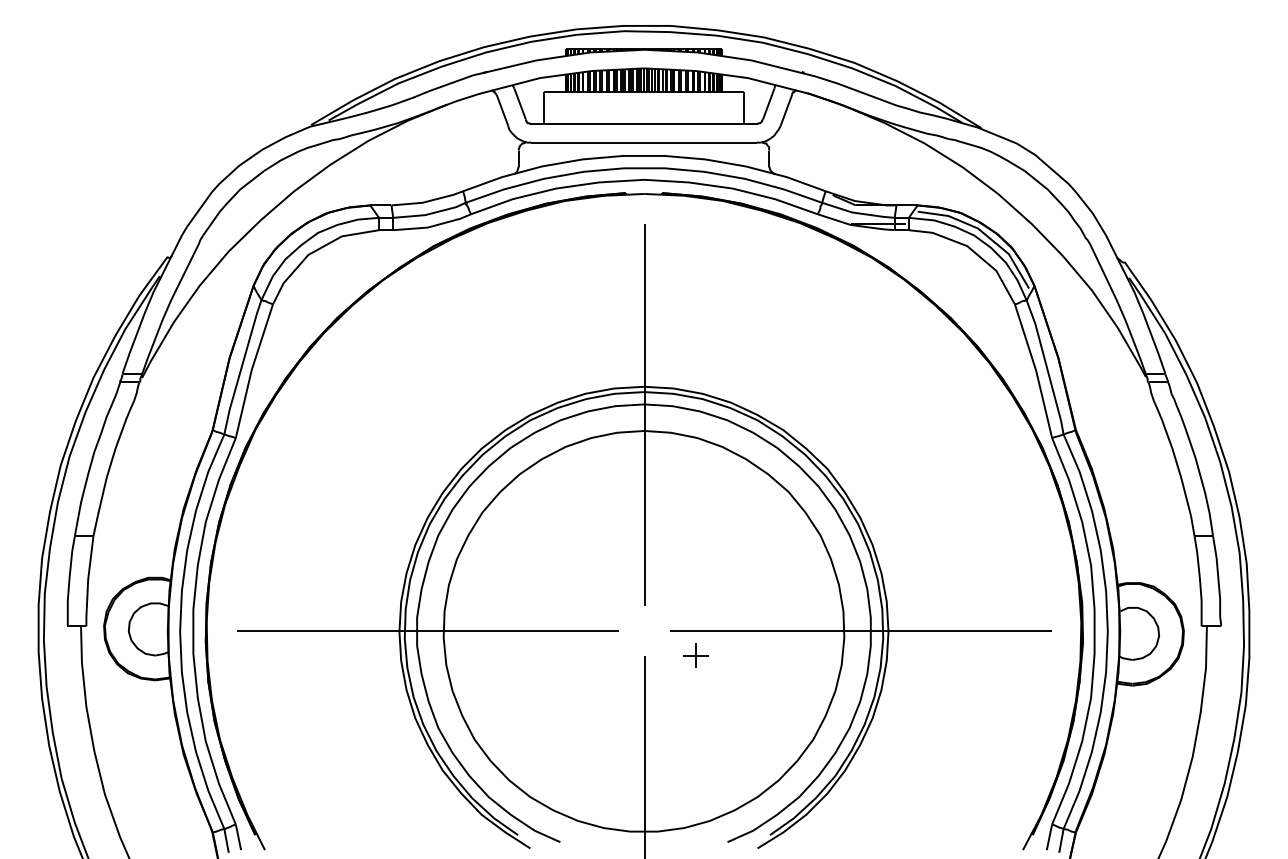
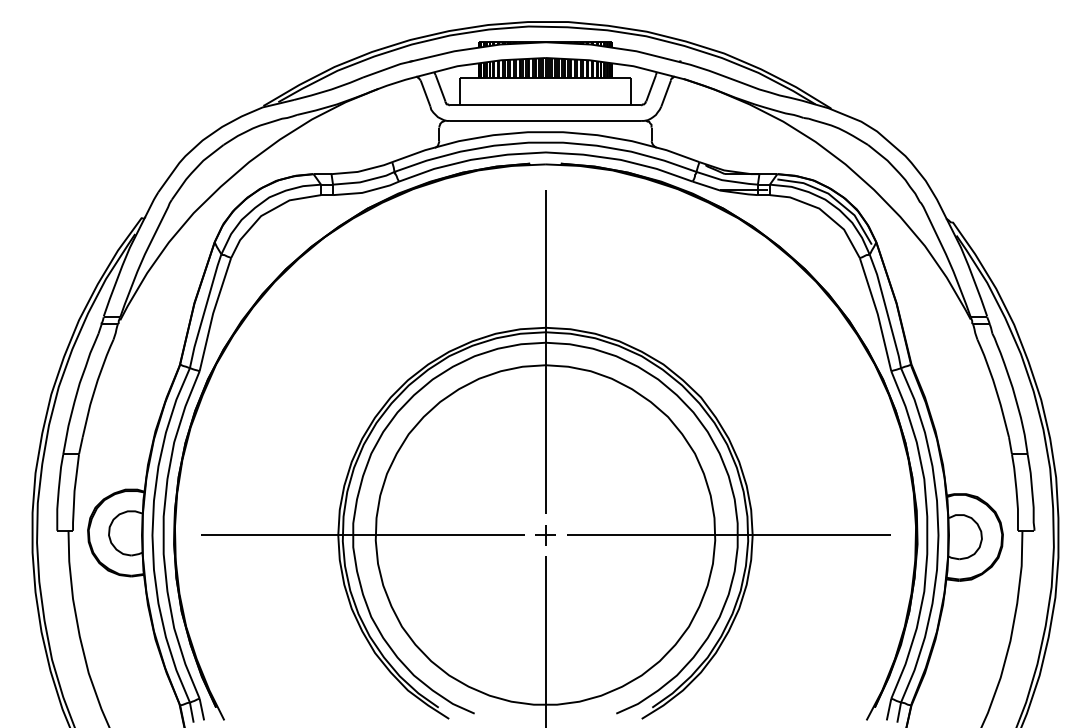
part: (695, 655) -> (545, 535), moved

